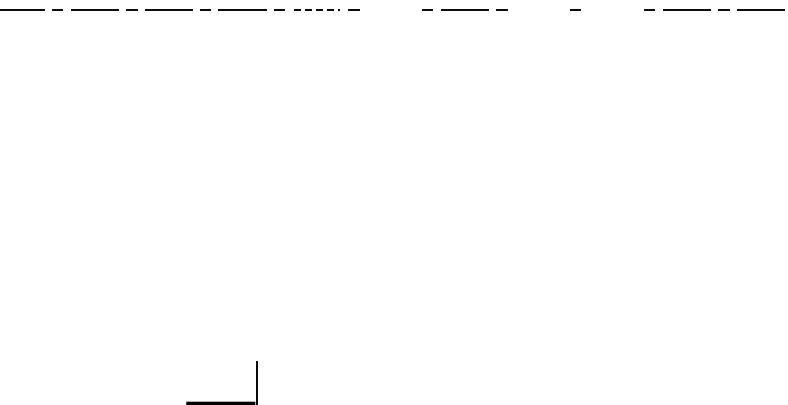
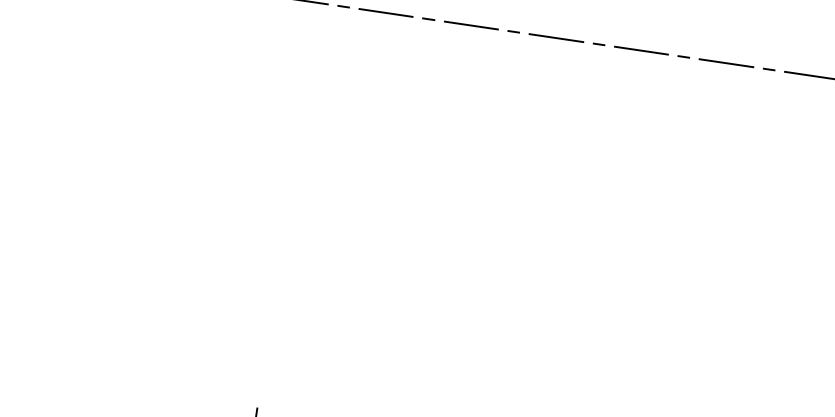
line: (317, 9) -> (386, 13), dashed -> solid
line: (390, 9) -> (470, 25), added
line: (538, 9) -> (641, 50), added
line: (612, 9) -> (726, 63), added

